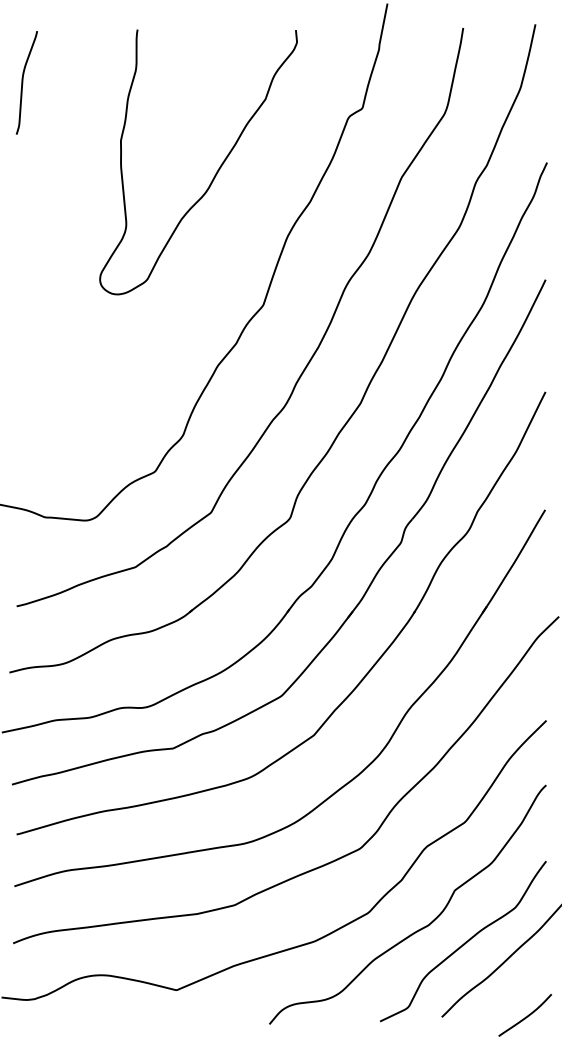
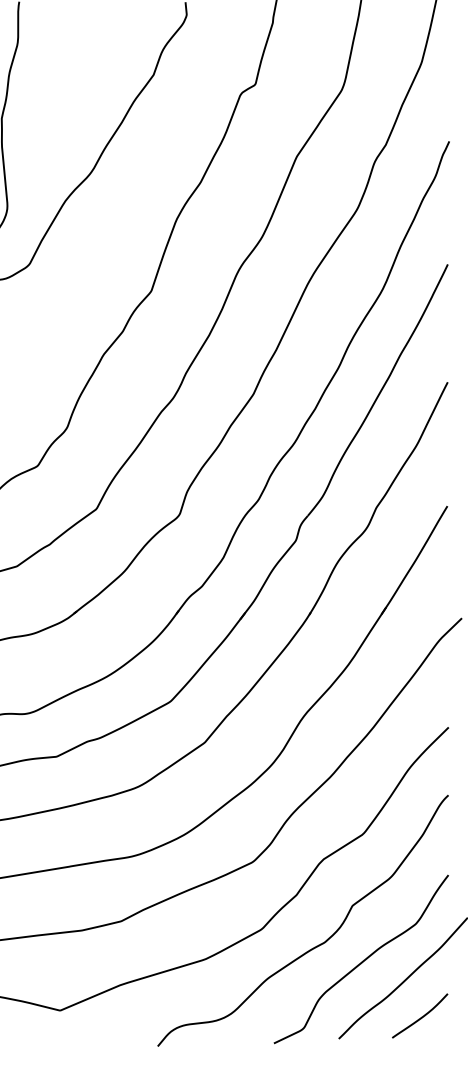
curve: (525, 1016) -> (420, 1017), moved

